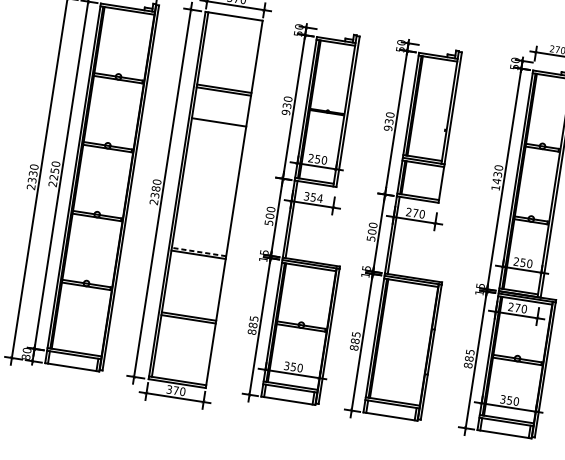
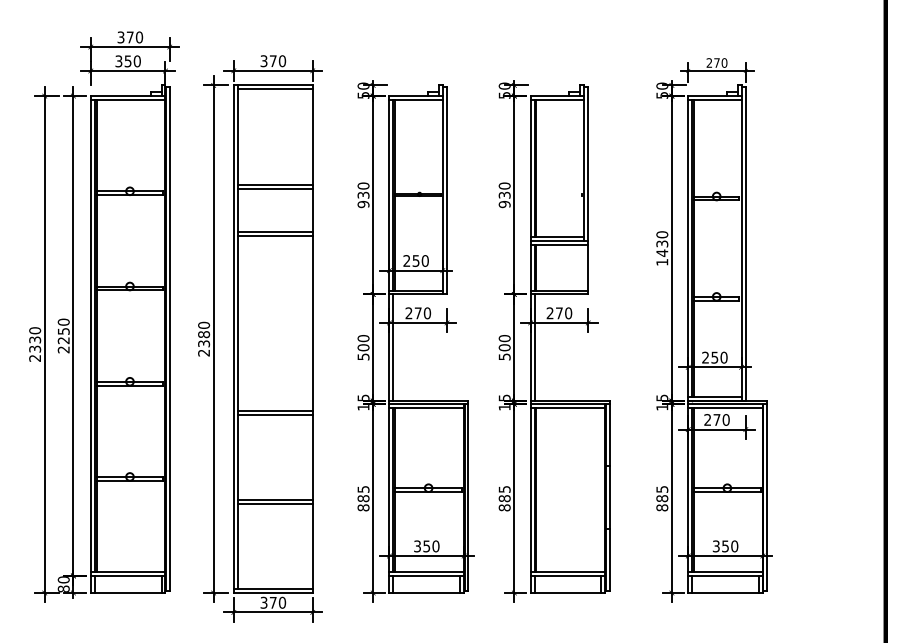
line: (234, 19) -> (274, 89), added
line: (218, 125) -> (274, 235), added
text: (313, 197) -> (418, 313), 354 -> 270
line: (199, 251) -> (275, 410), dashed -> solid

